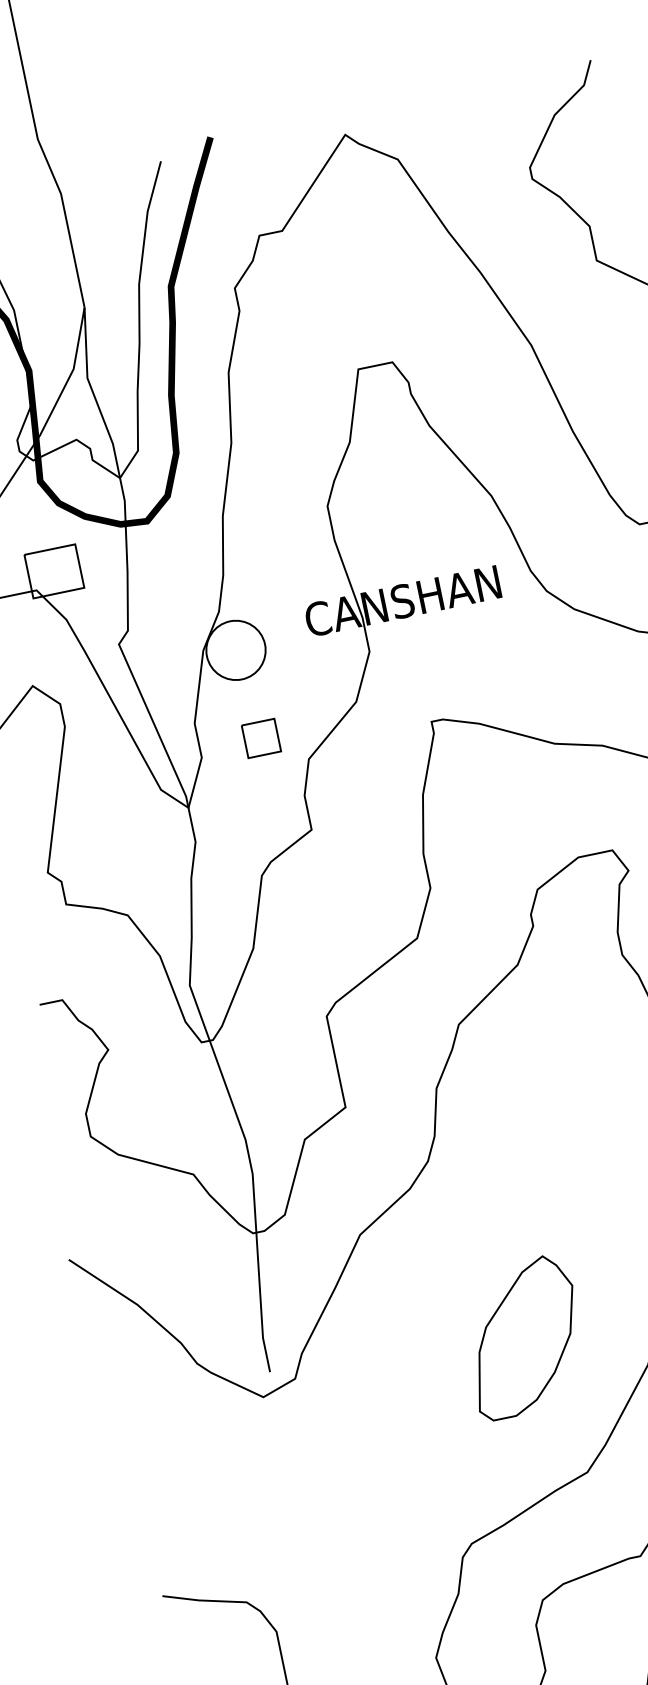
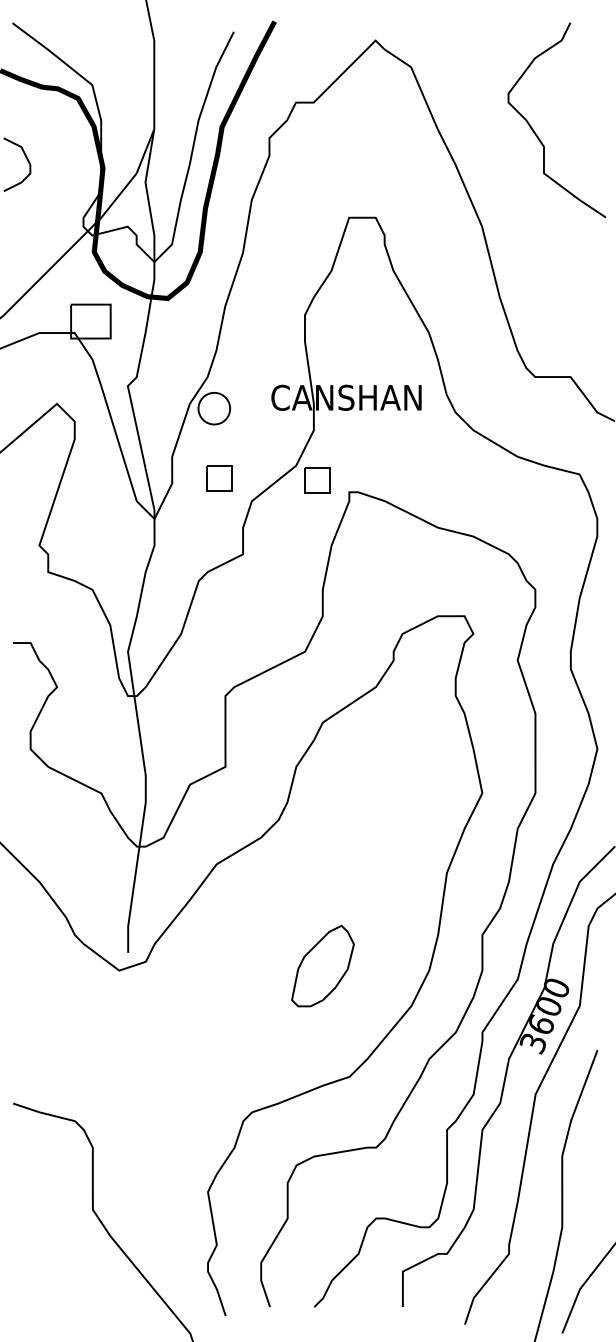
circle: (234, 650) -> (213, 408), size x0.7
part: (387, 715) -> (317, 480), added
part: (522, 1336) -> (322, 965), size x0.7

